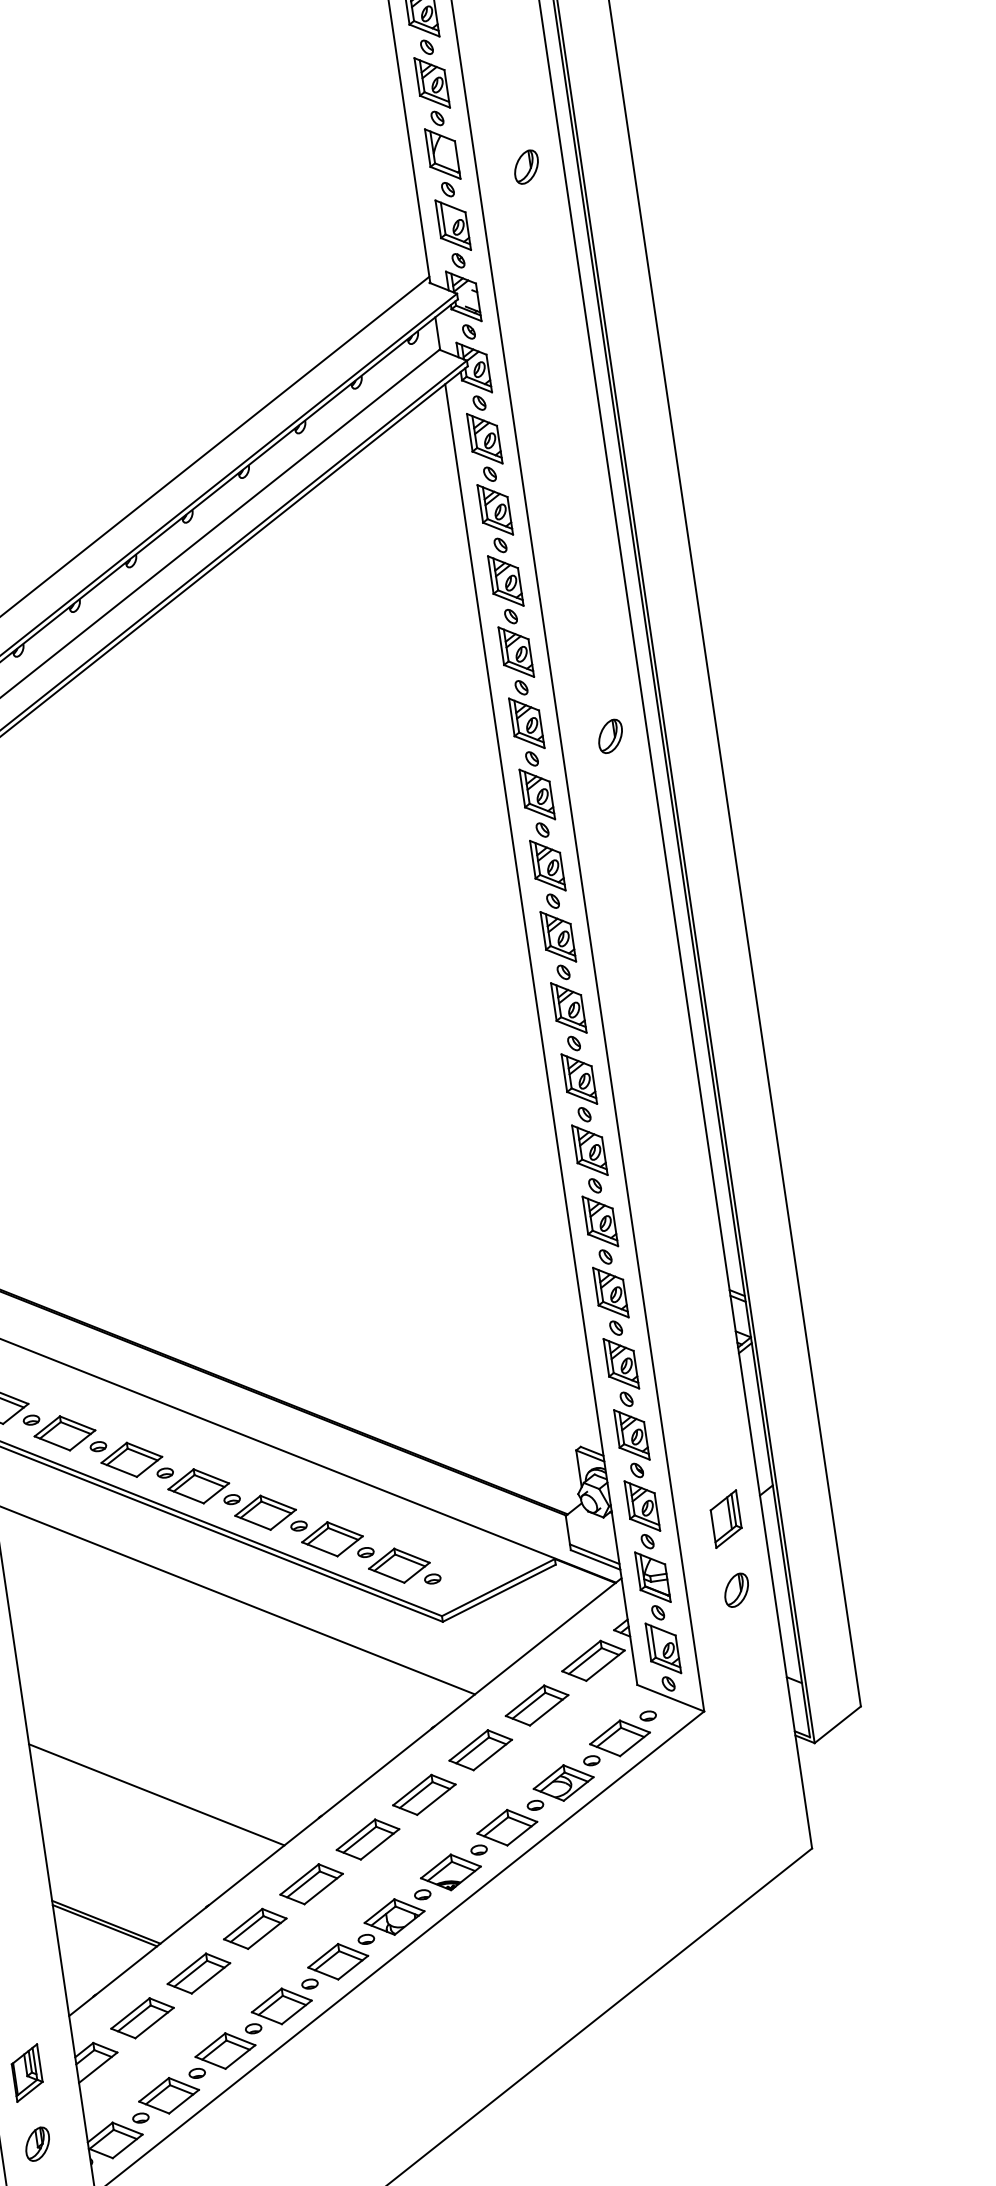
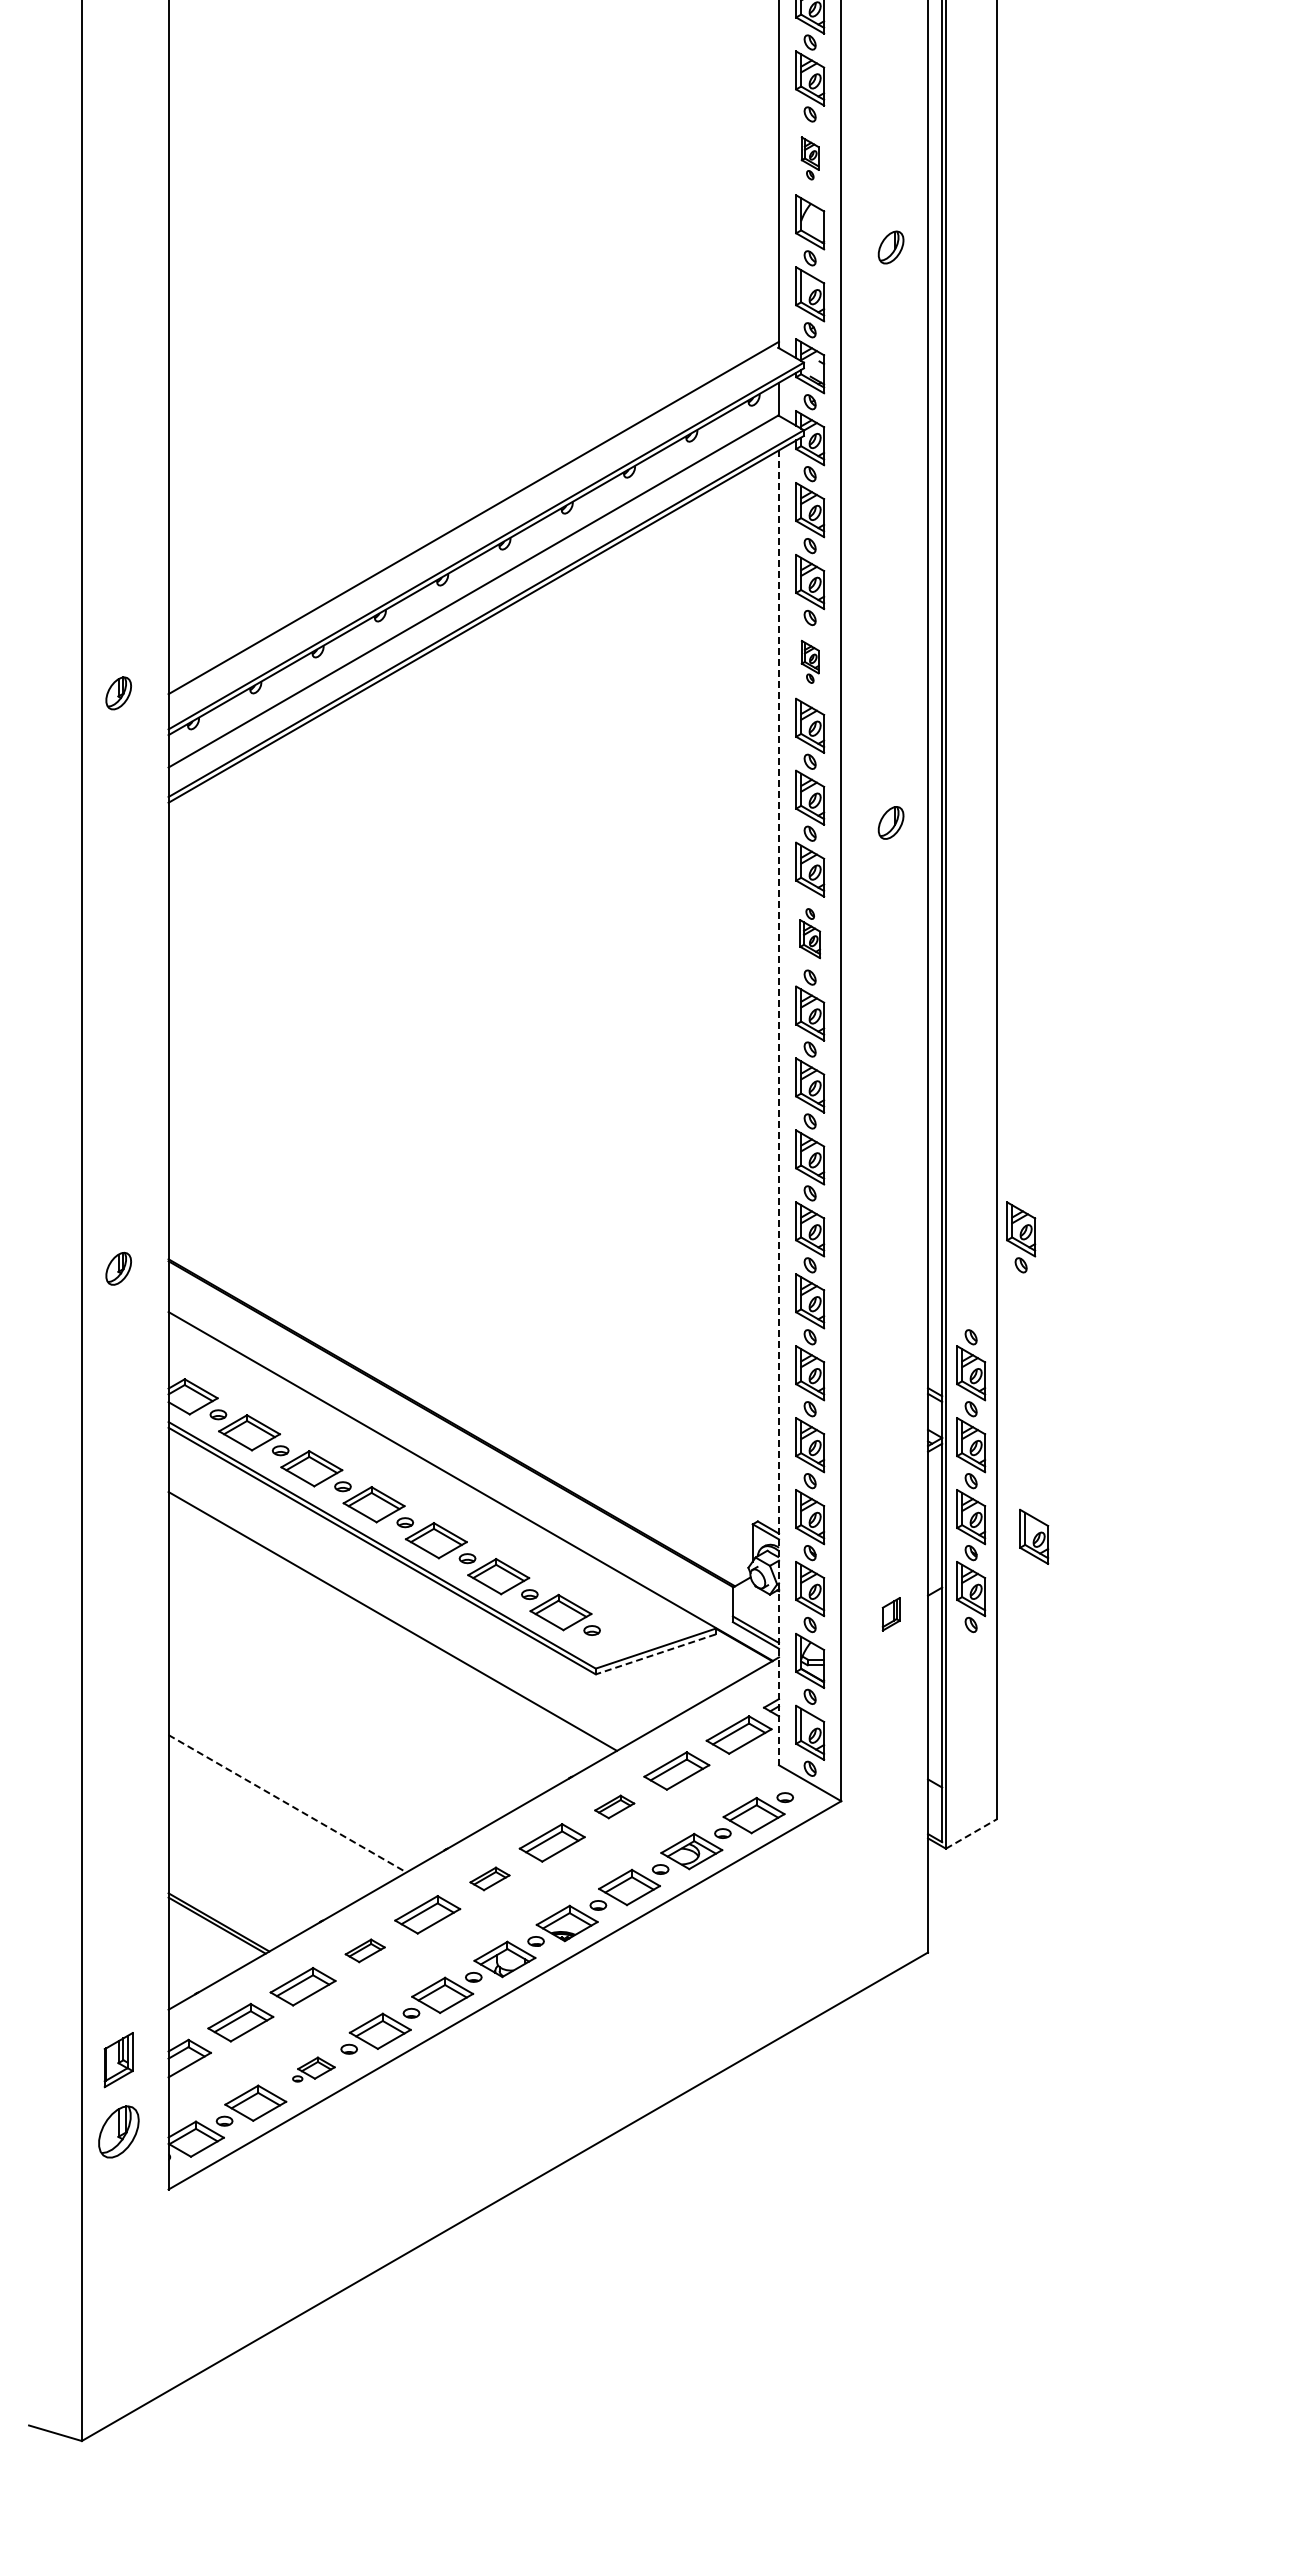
part: (433, 90) -> (810, 158), size x0.6
part: (507, 588) -> (810, 661), size x0.6
part: (546, 857) -> (810, 933), size x0.7
line: (541, 1035) -> (779, 1108), solid -> dashed
part: (800, 1127) -> (1021, 1237), added
part: (786, 1376) -> (971, 1481), added
part: (856, 1421) -> (1034, 1536), added
part: (726, 1519) -> (891, 1614), size x0.6
part: (735, 1589) -> (890, 1685), removed
line: (498, 1593) -> (655, 1654), solid -> dashed
line: (837, 1724) -> (971, 1833), solid -> dashed
part: (480, 1749) -> (614, 1806), size x0.6
line: (156, 1794) -> (287, 1803), solid -> dashed
part: (367, 1839) -> (489, 1878), size x0.6
part: (254, 1928) -> (364, 1950), size x0.6
part: (221, 2053) -> (313, 2069), size x0.6
part: (37, 2143) -> (118, 2131), size x1.6

